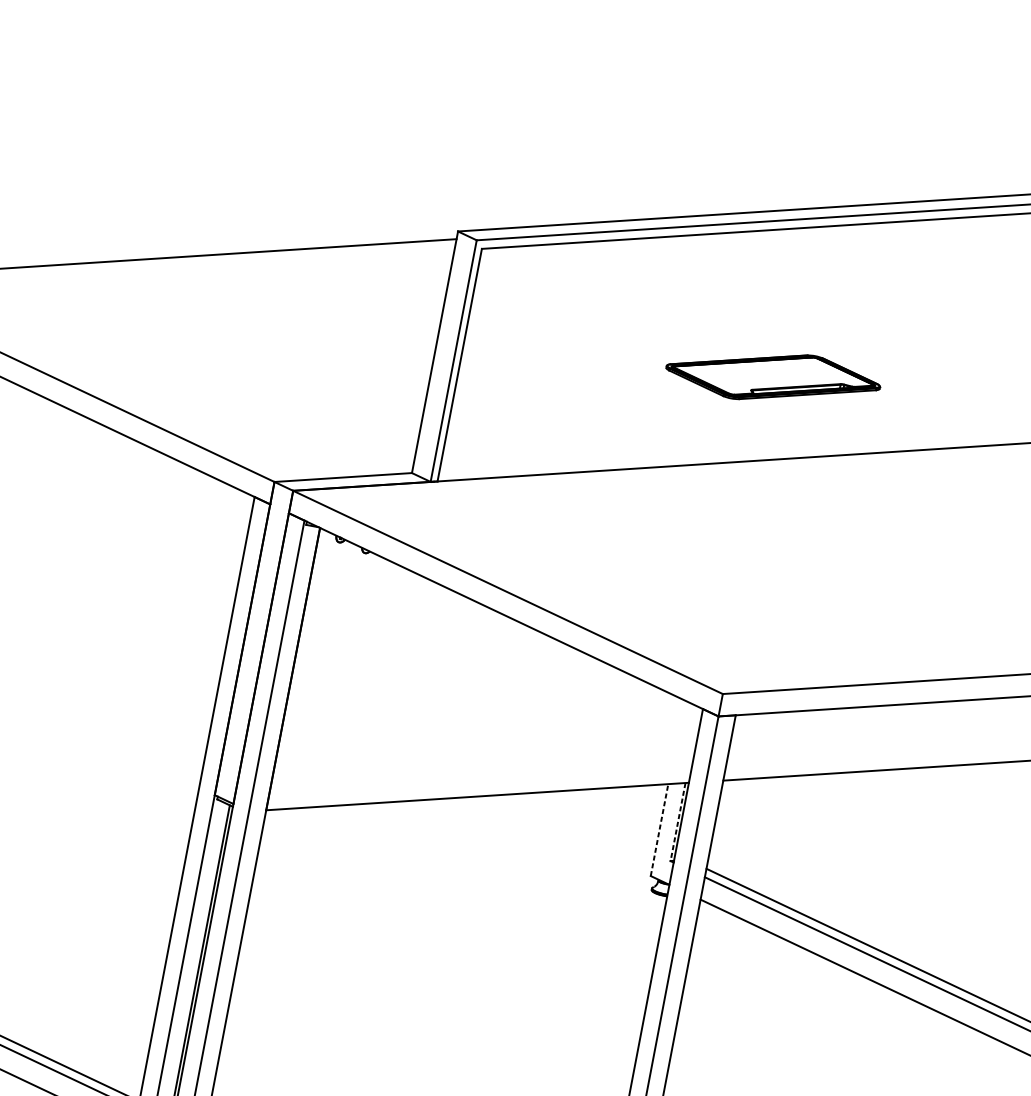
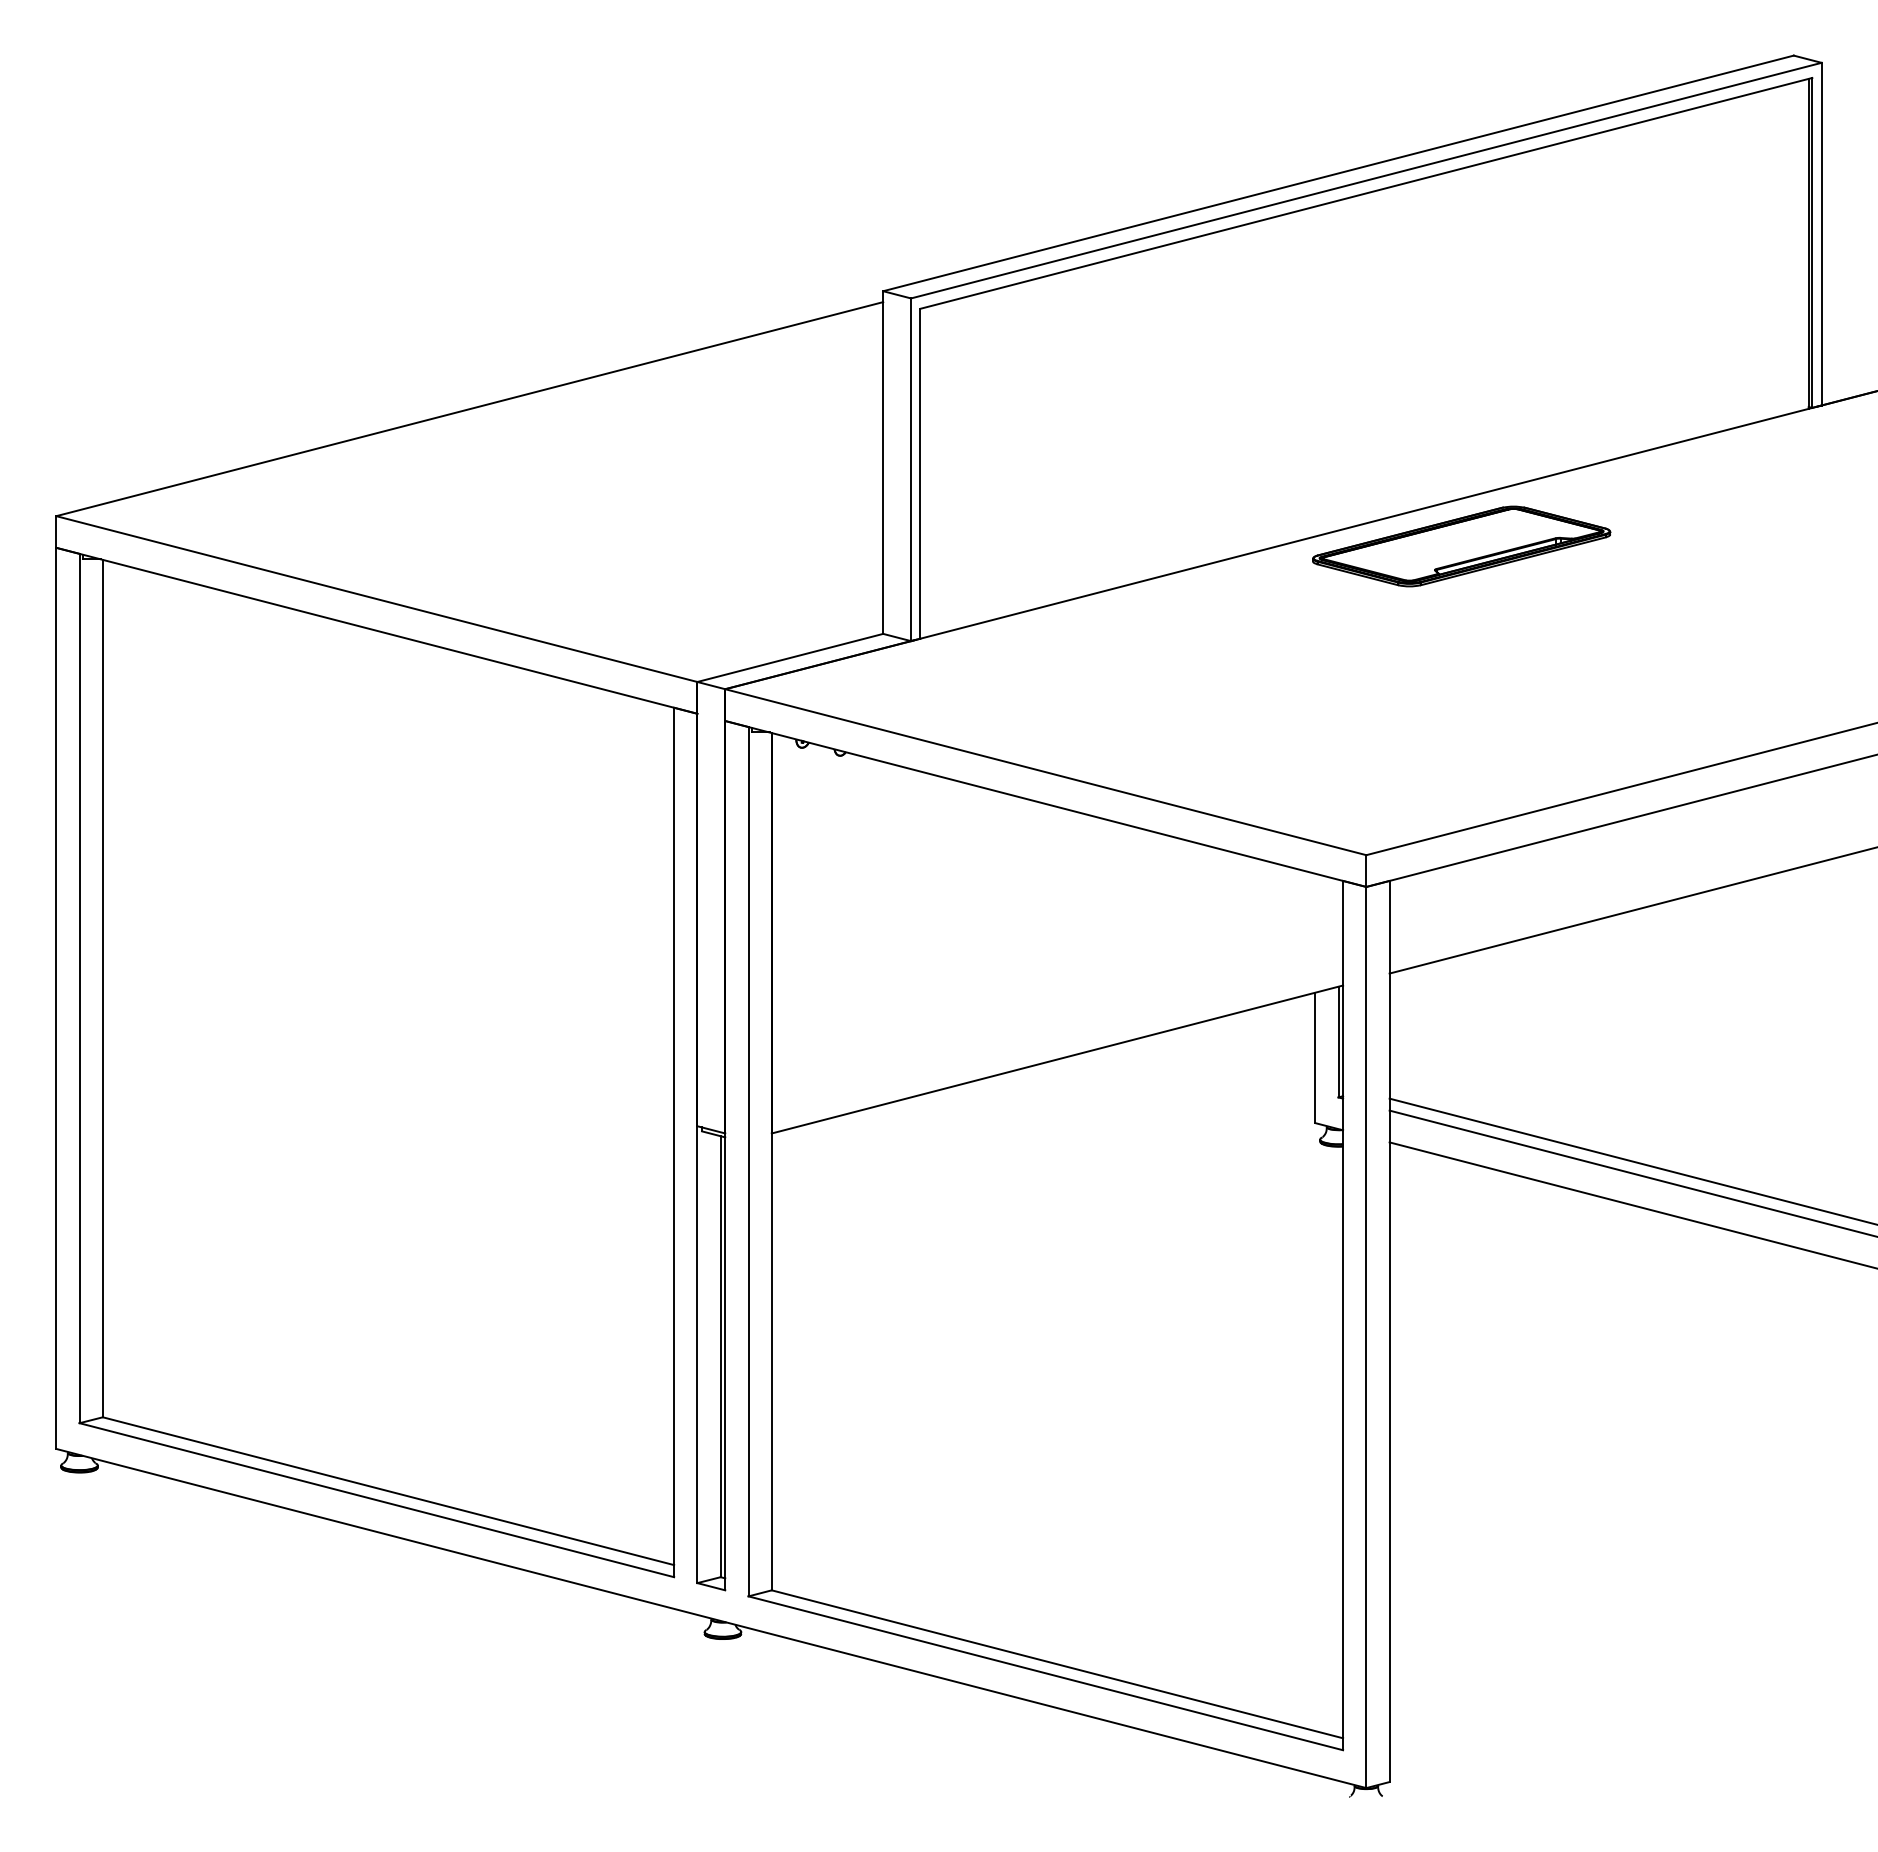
part: (773, 377) -> (1461, 546), moved
line: (678, 822) -> (1338, 1042), dashed -> solid
line: (659, 829) -> (1315, 1057), dashed -> solid

